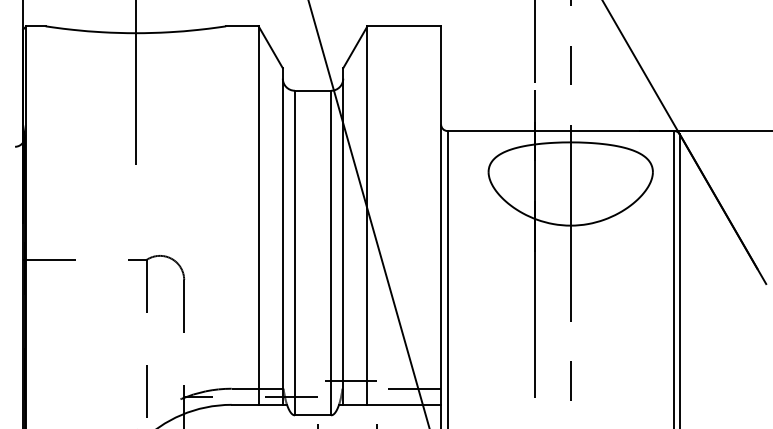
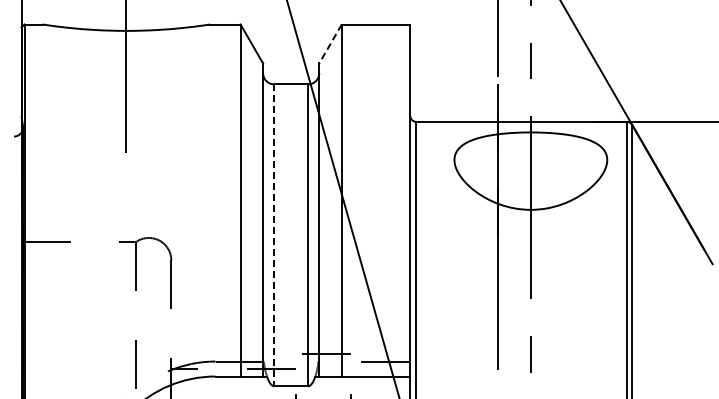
line: (355, 47) -> (330, 44), solid -> dashed
line: (295, 253) -> (274, 235), solid -> dashed

